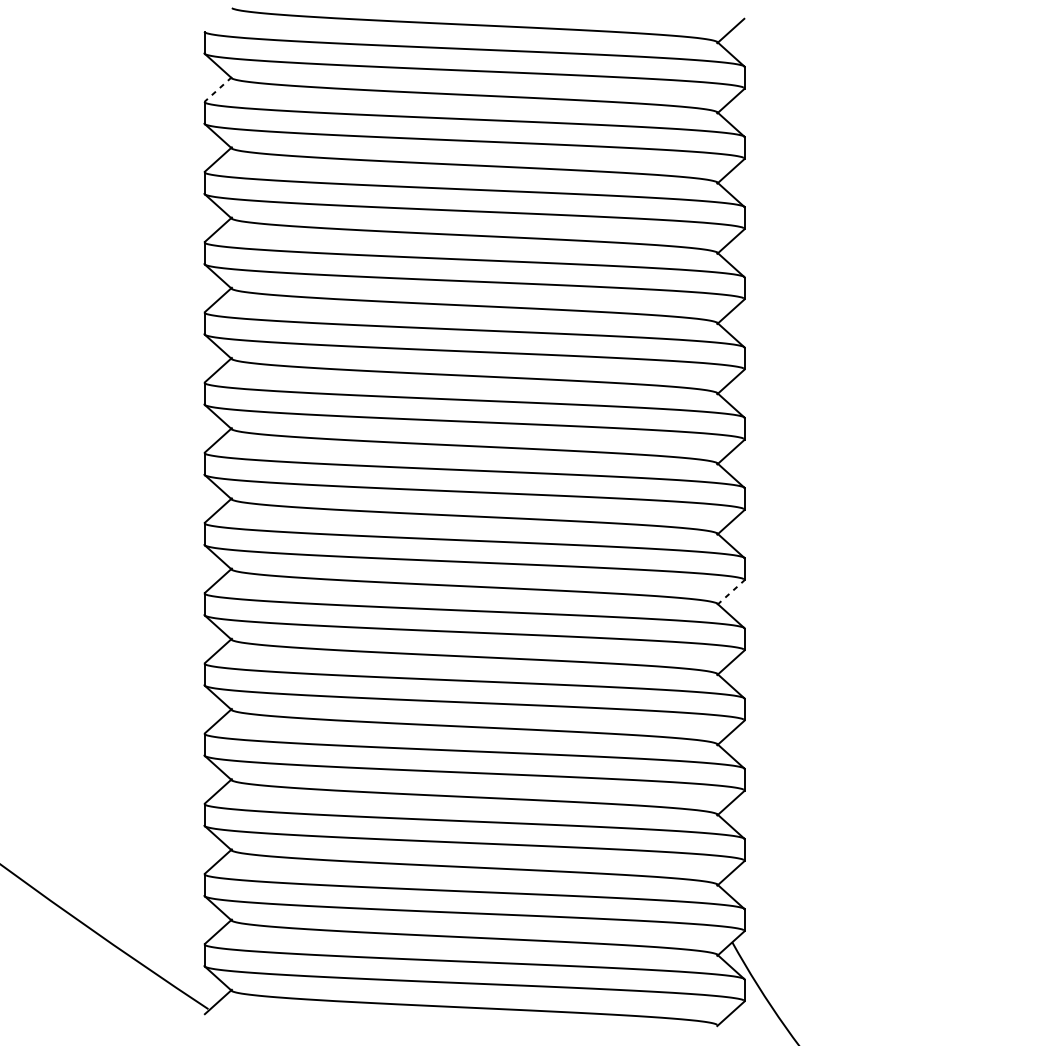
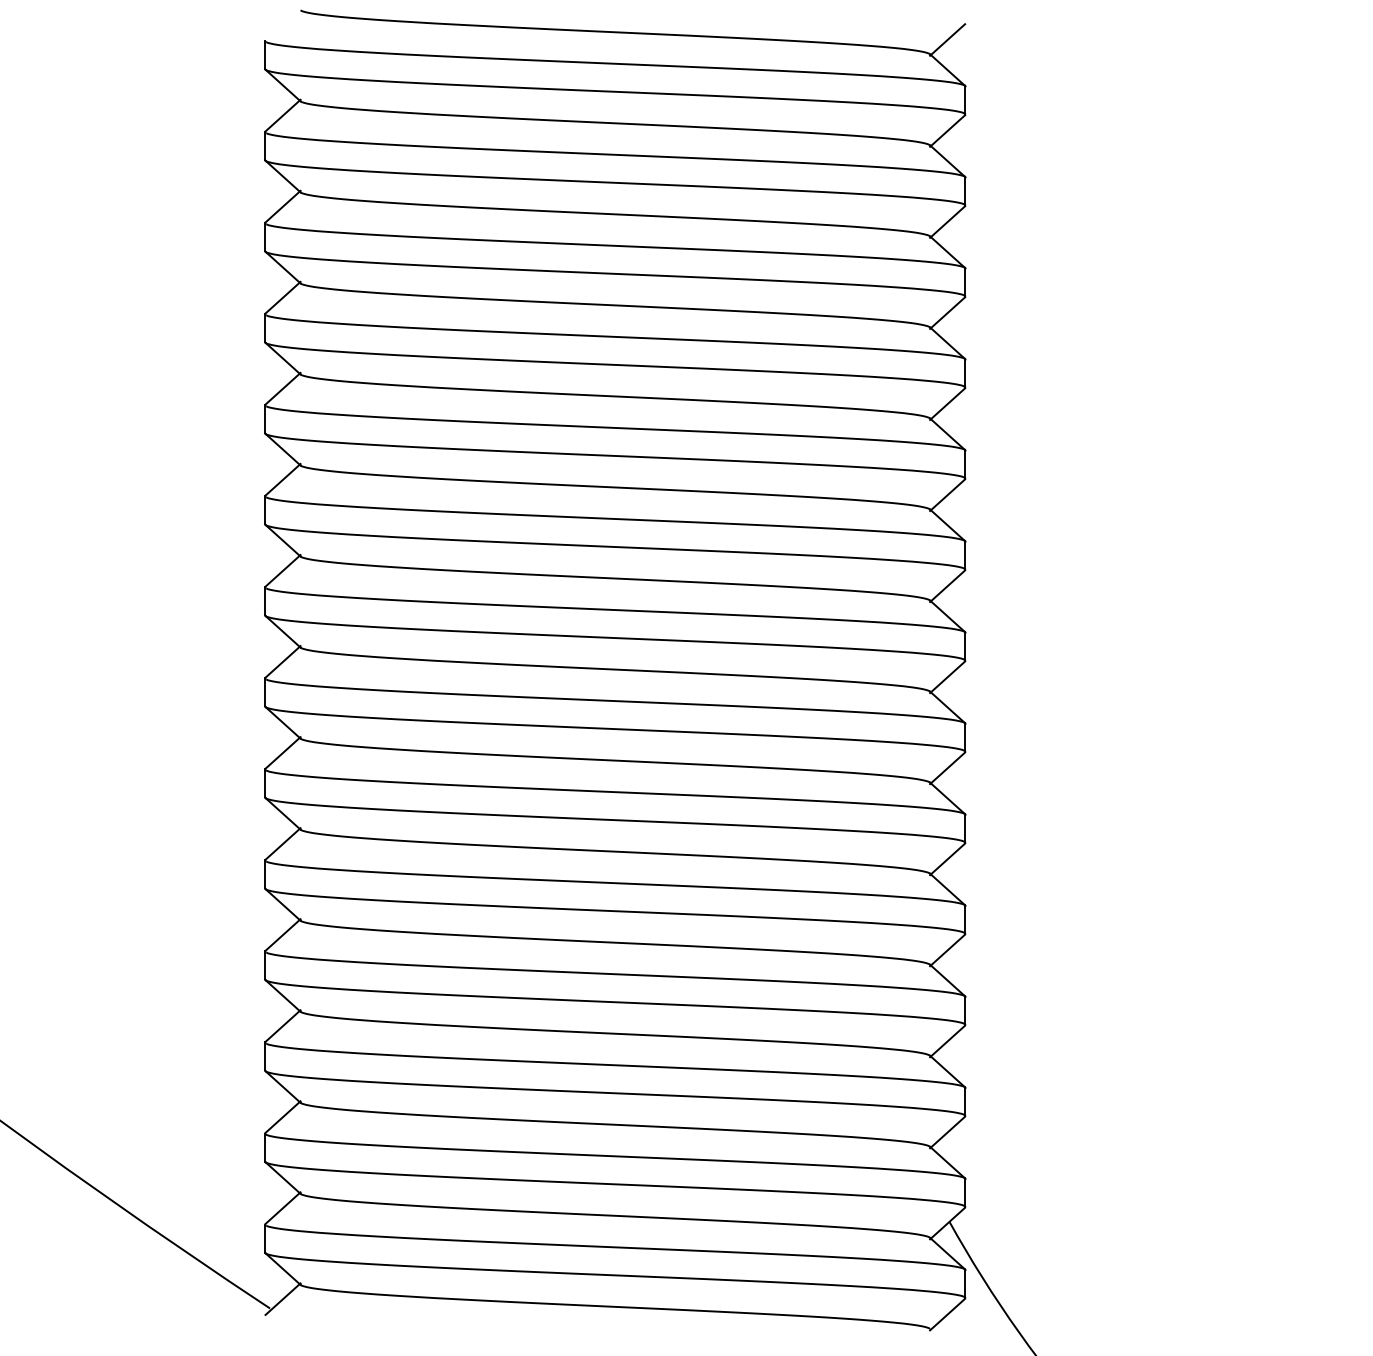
line: (218, 89) -> (283, 115), dashed -> solid
line: (730, 592) -> (947, 768), dashed -> solid

